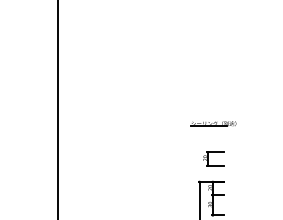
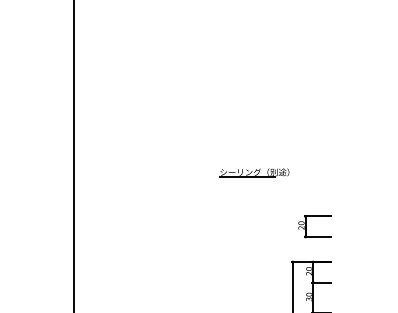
part: (213, 123) -> (254, 172), moved

